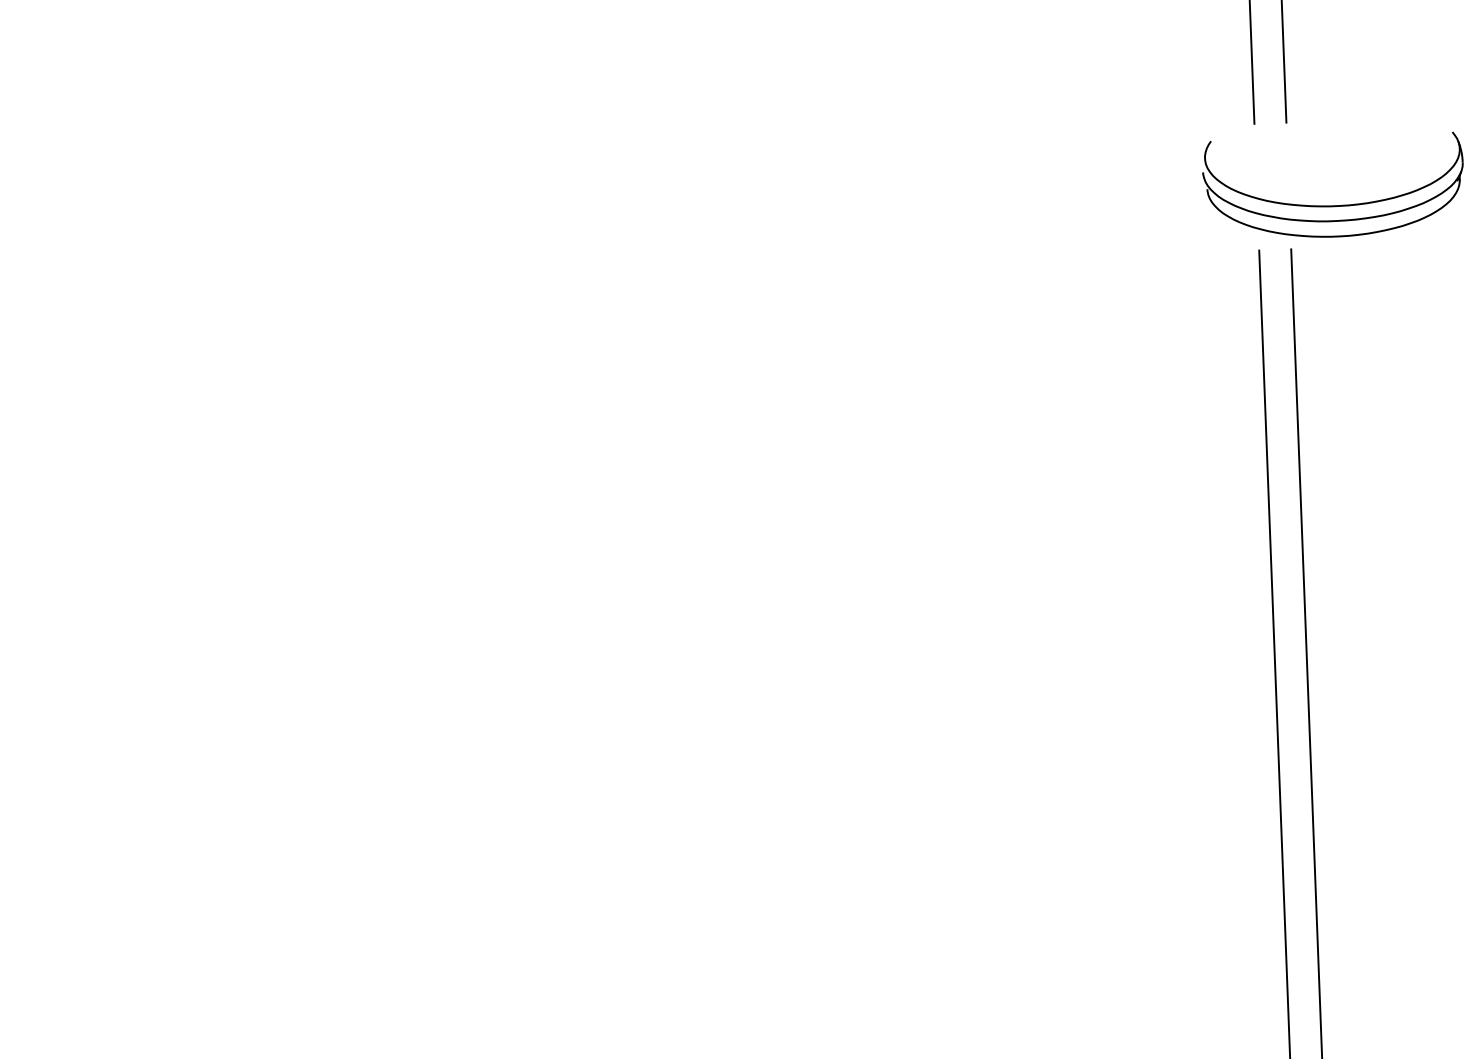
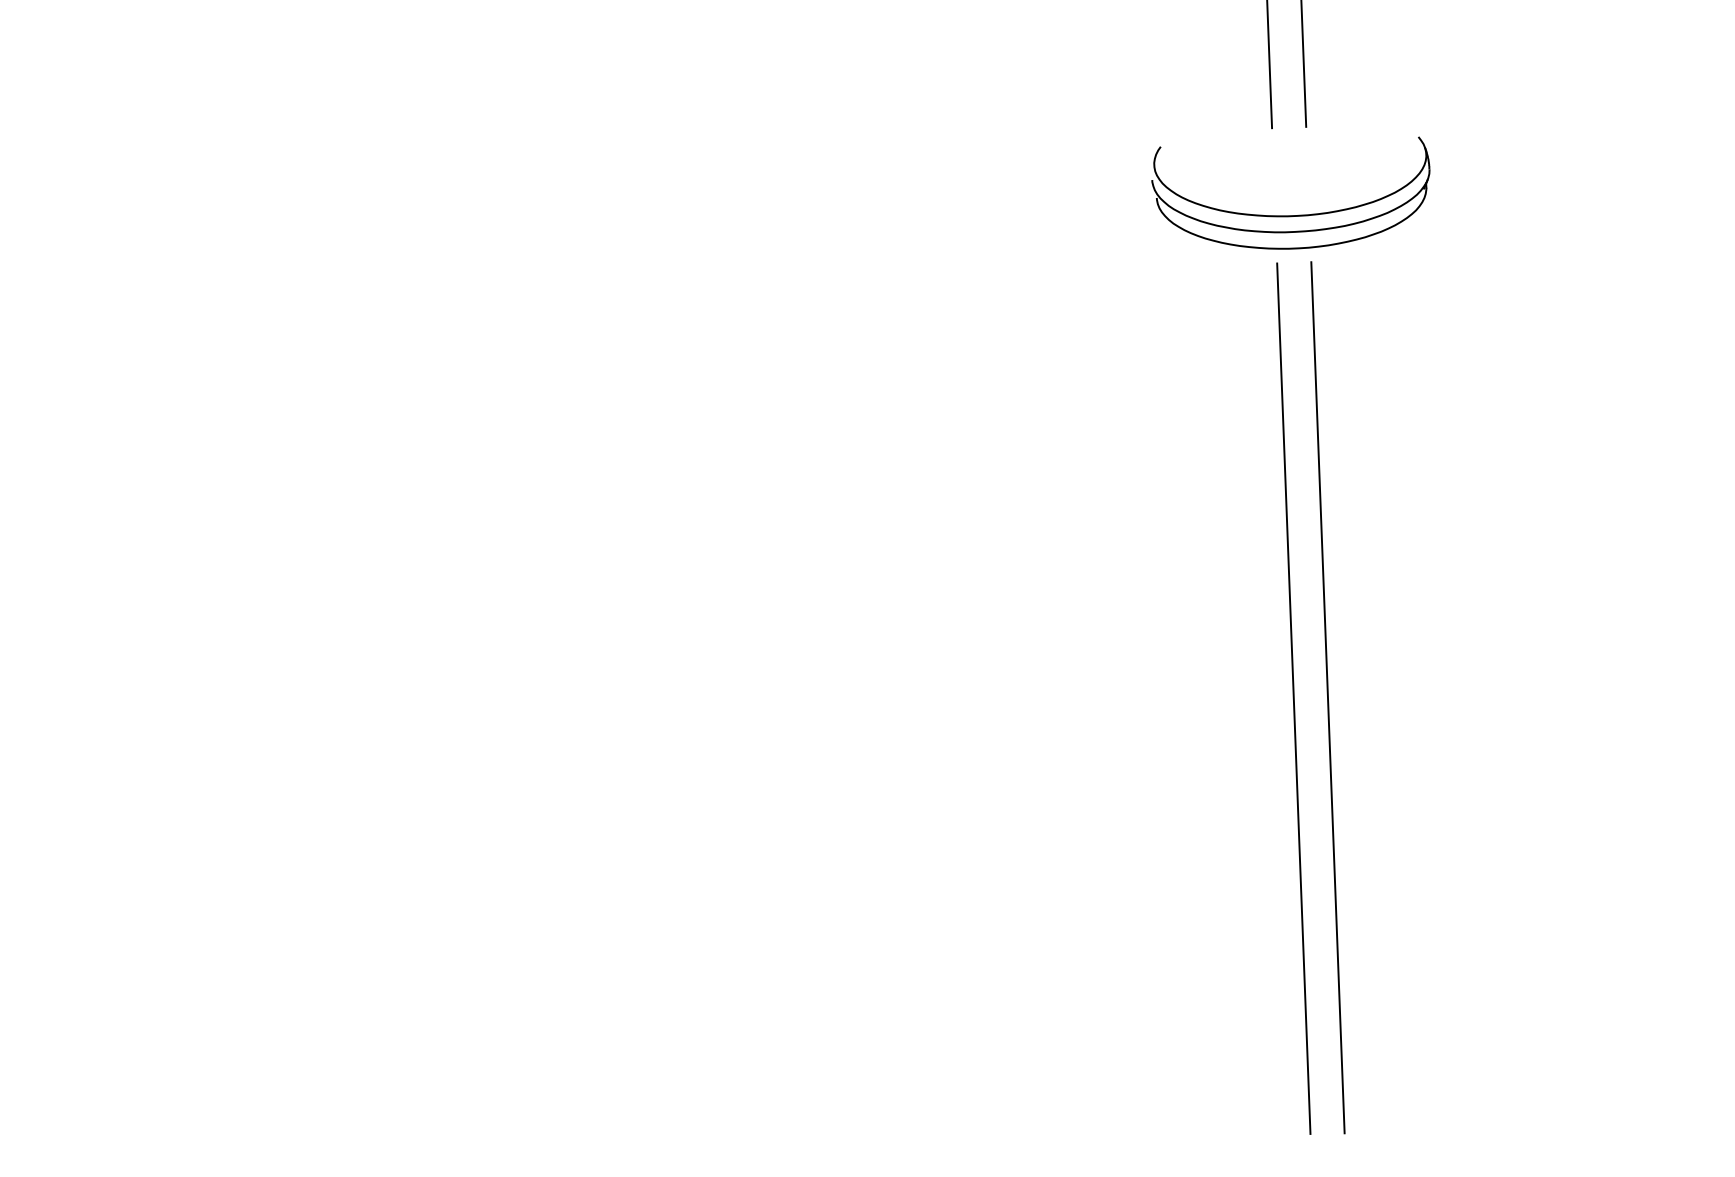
part: (1332, 205) -> (1290, 215), moved

